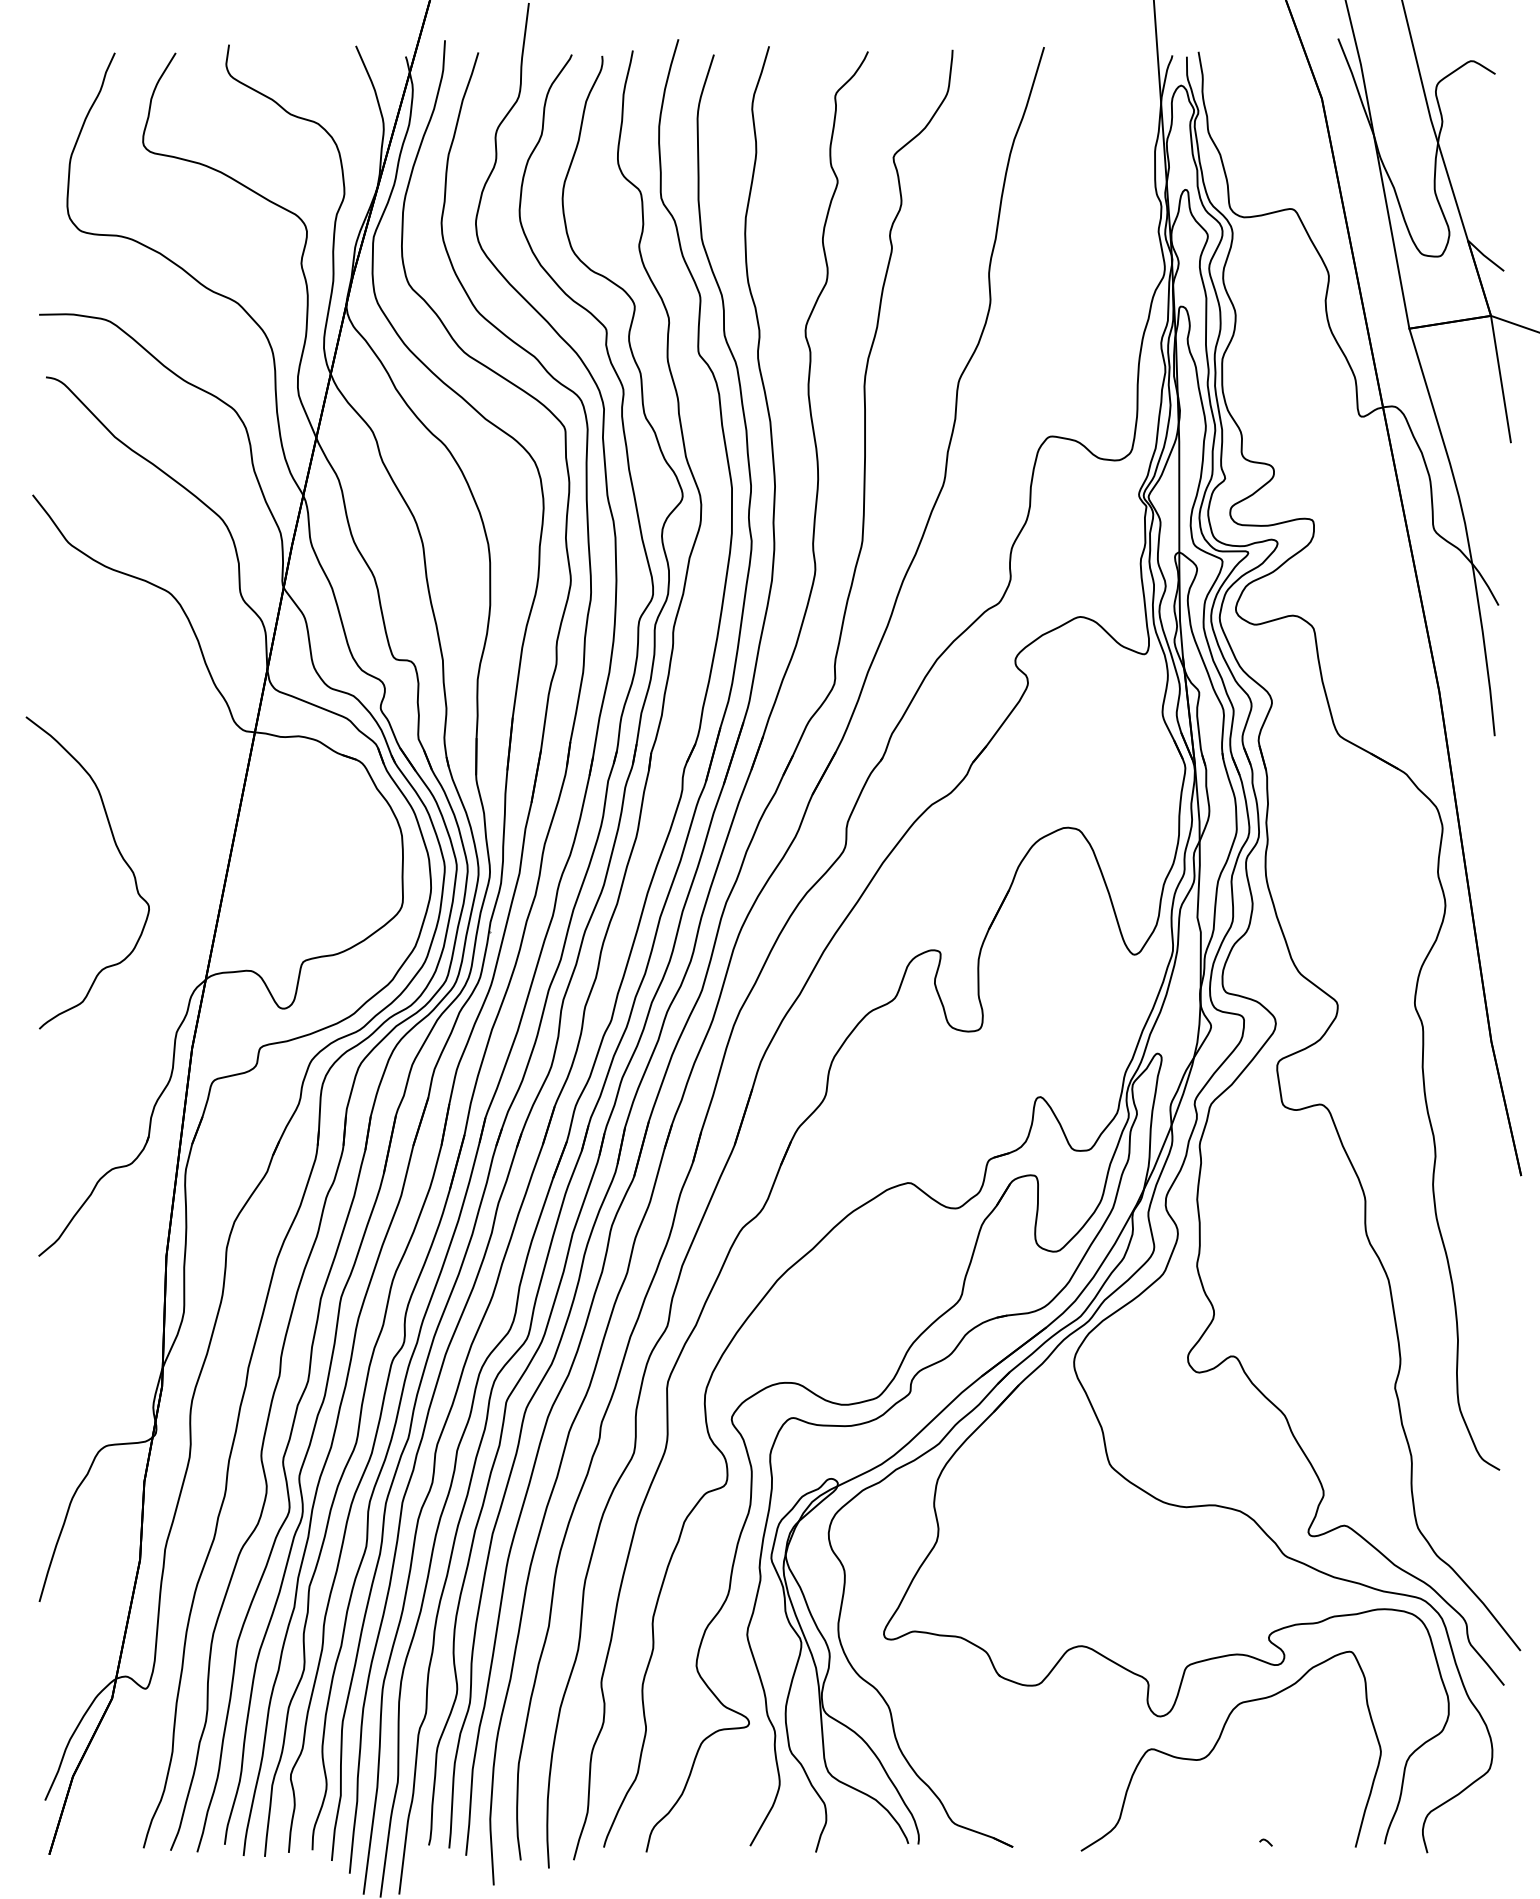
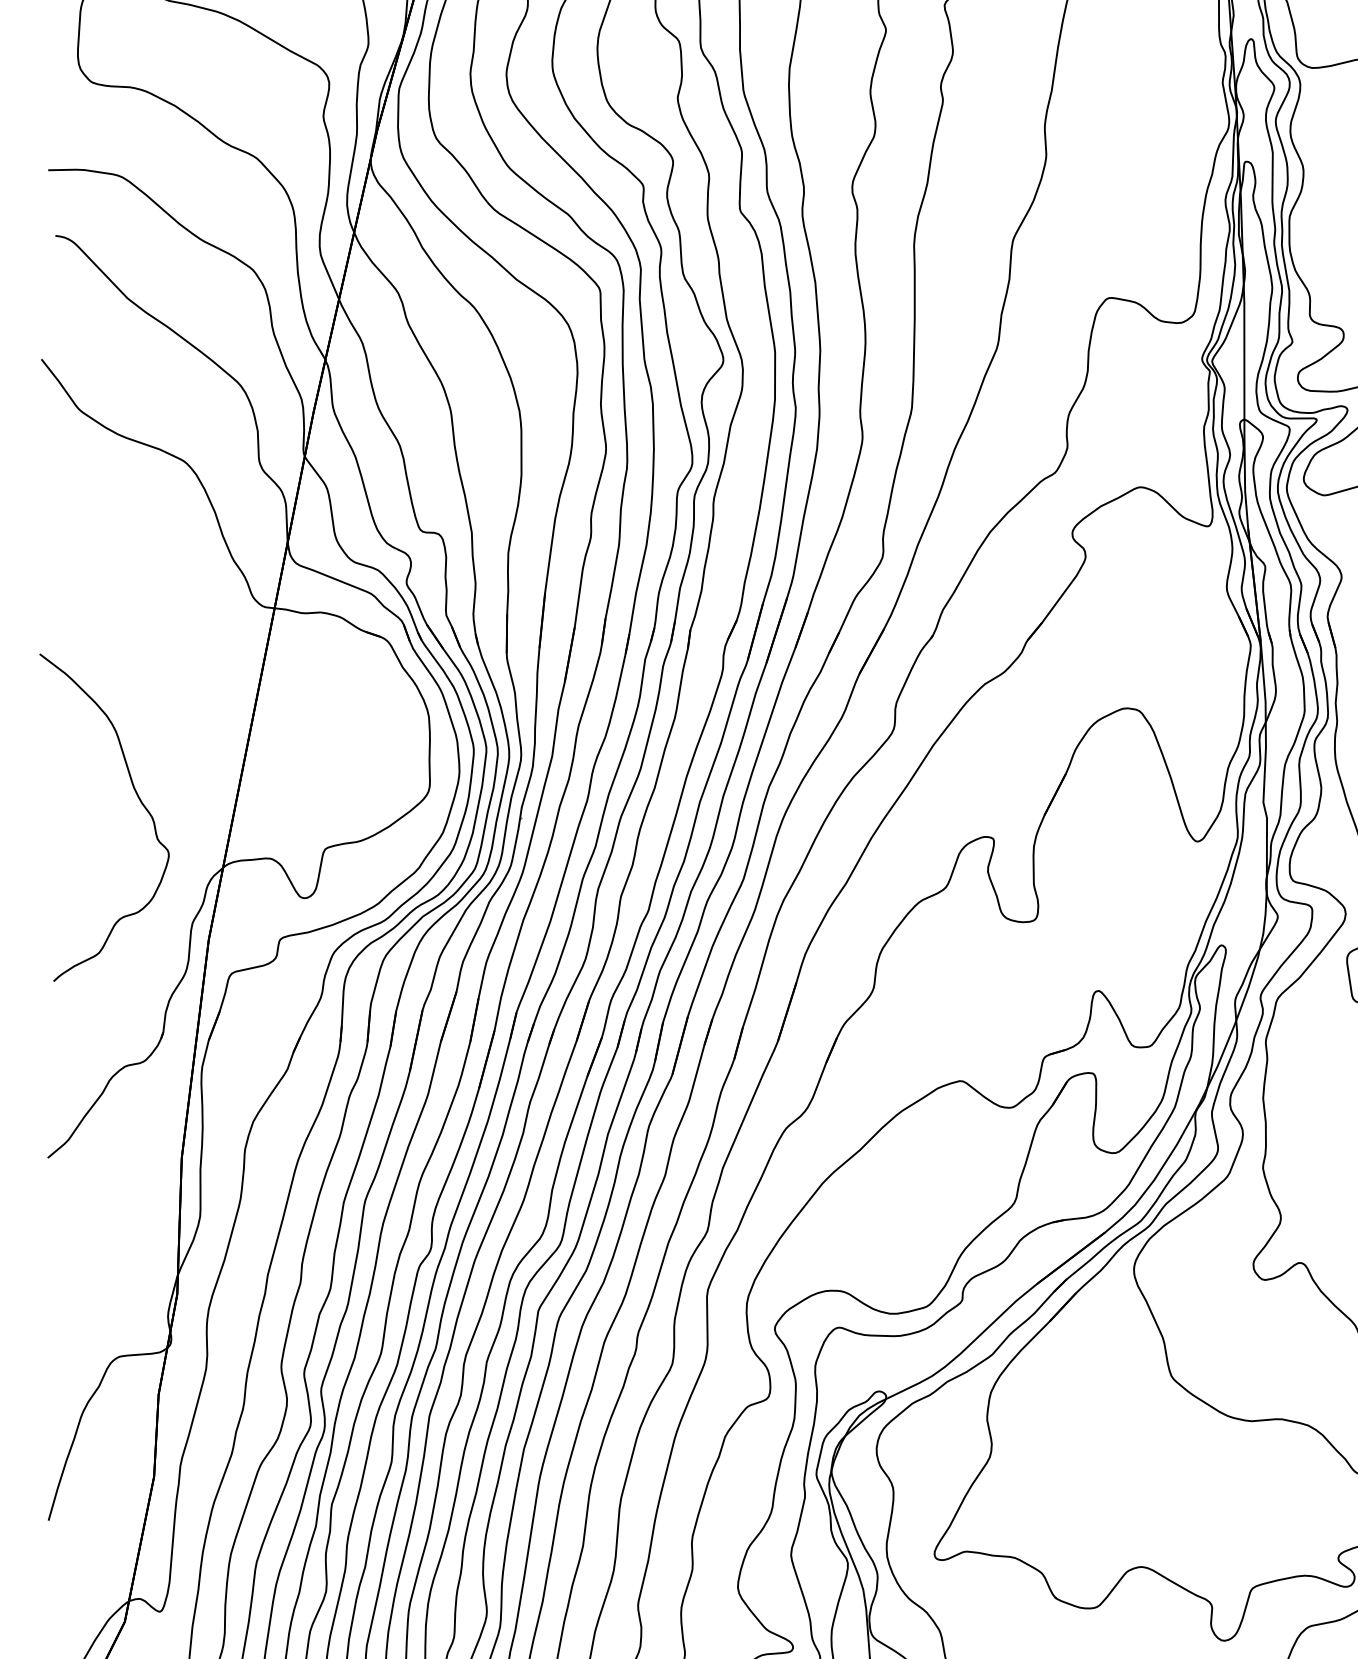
curve: (119, 854) -> (137, 798), moved

